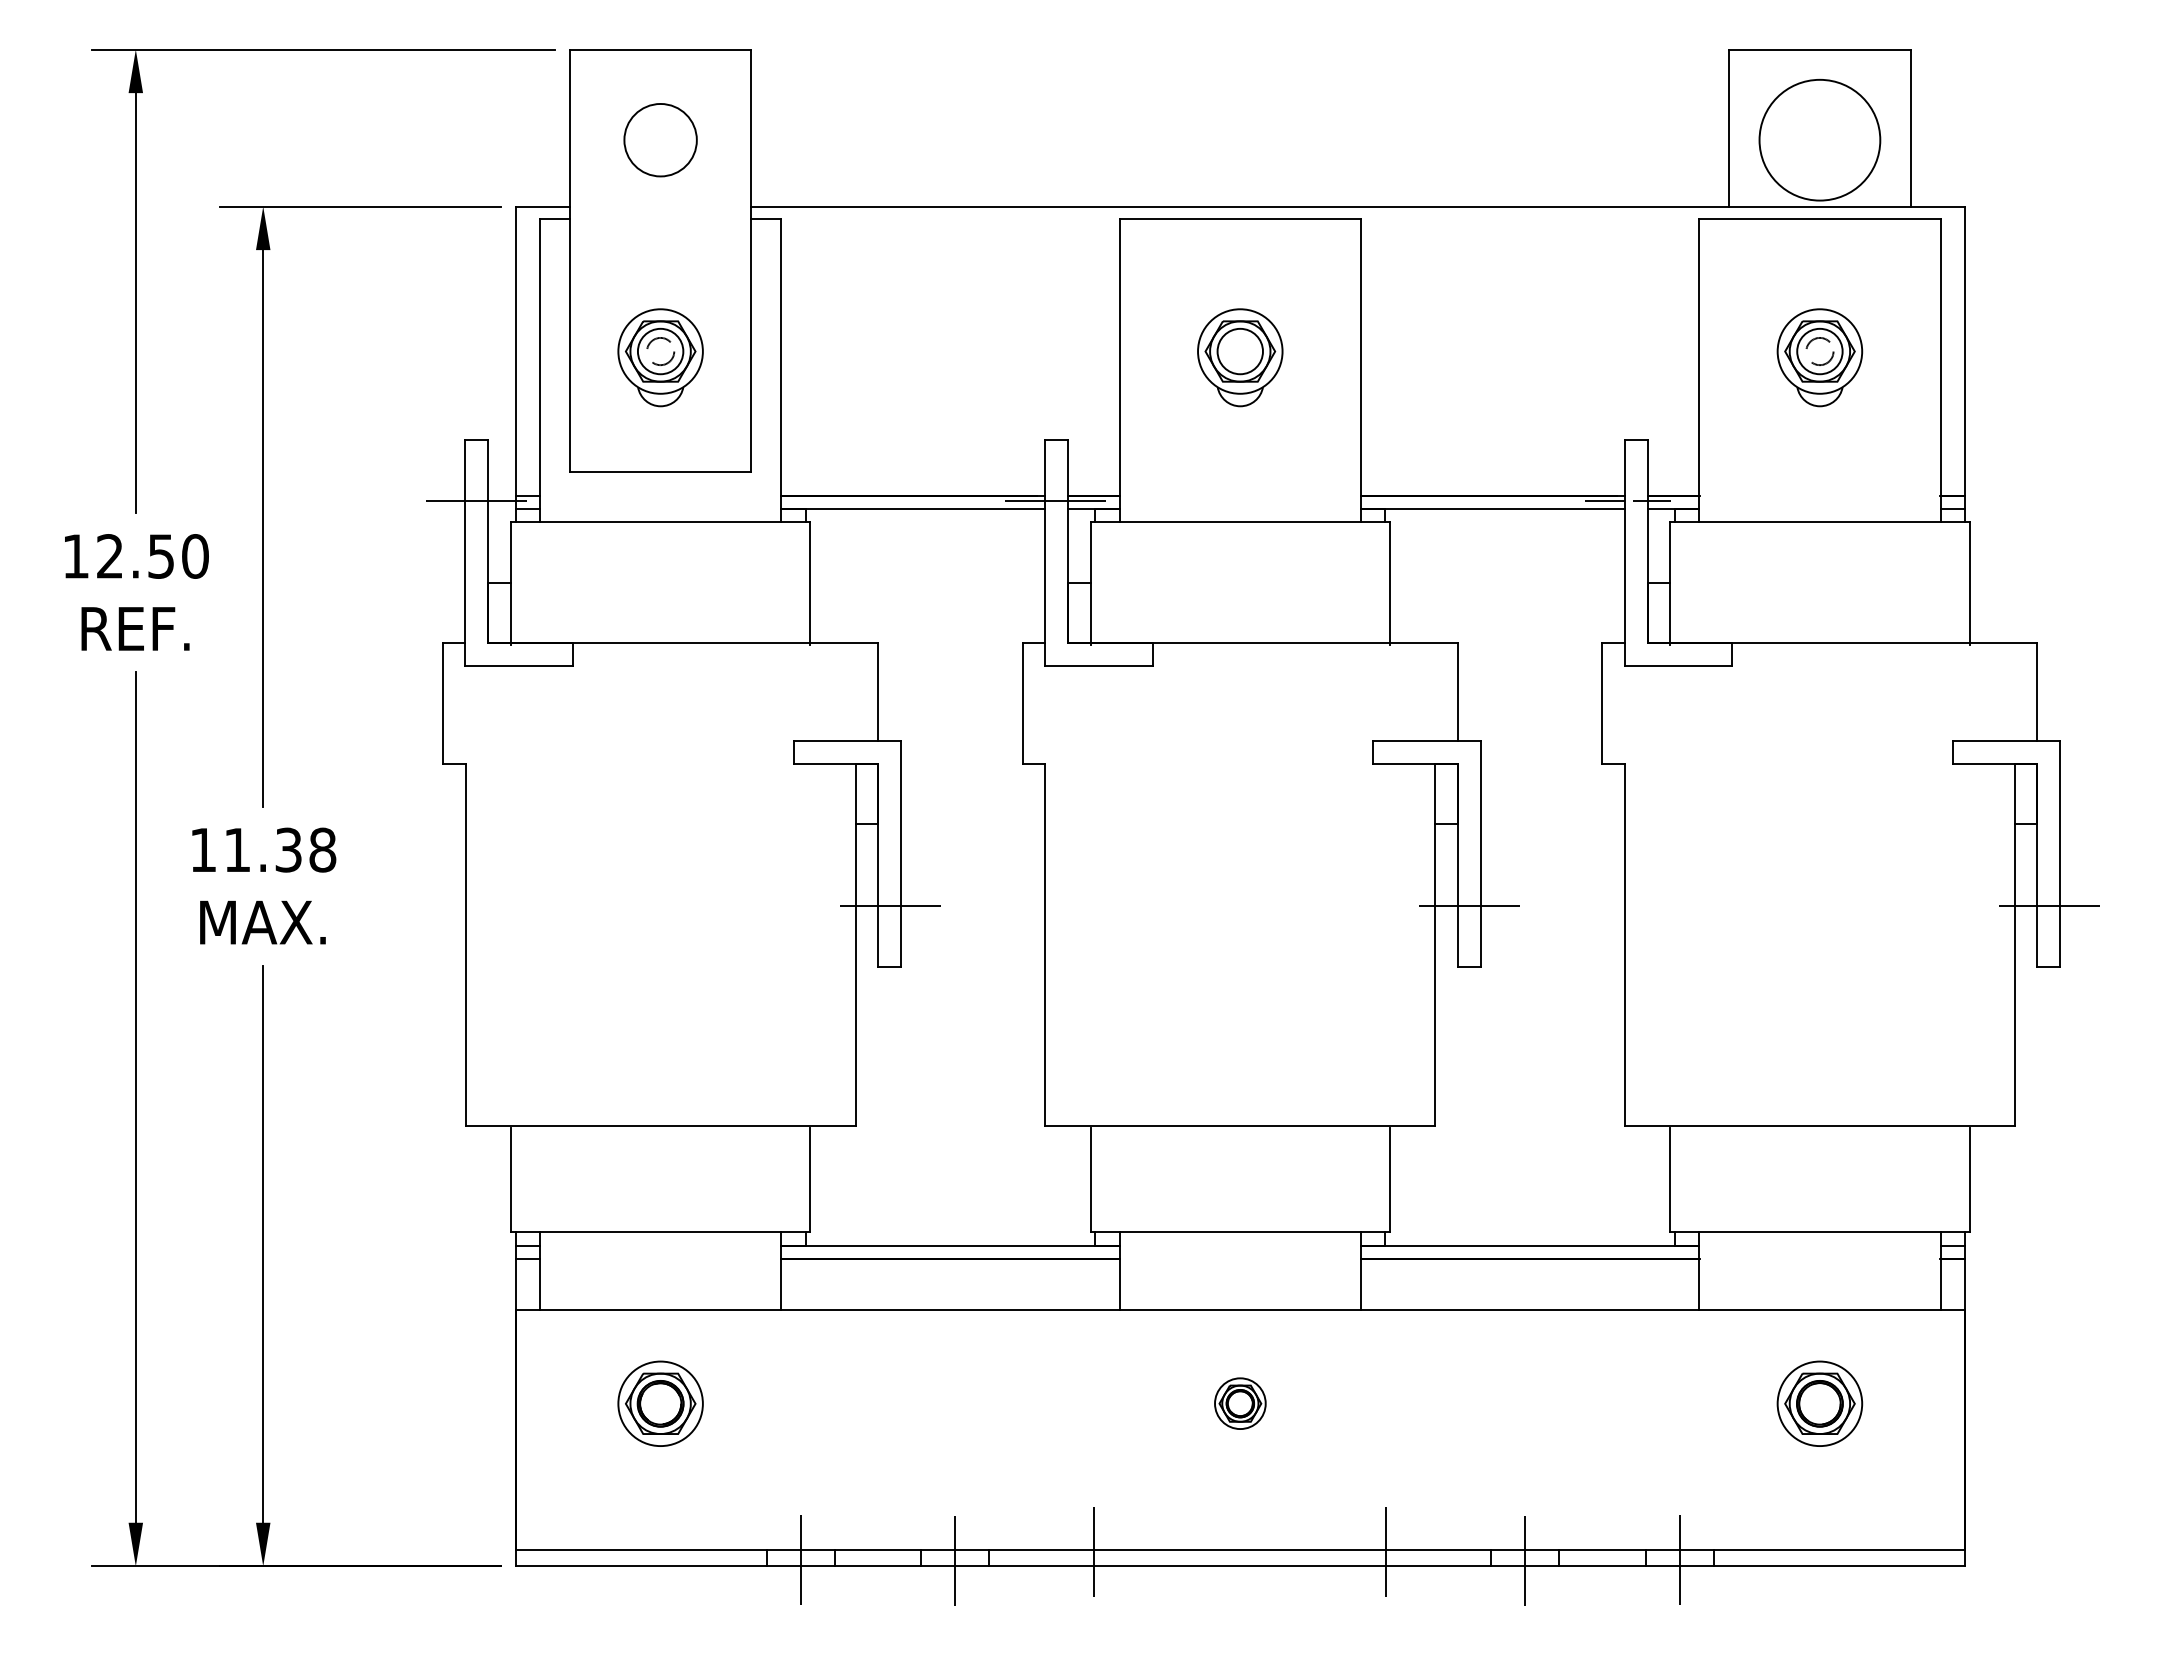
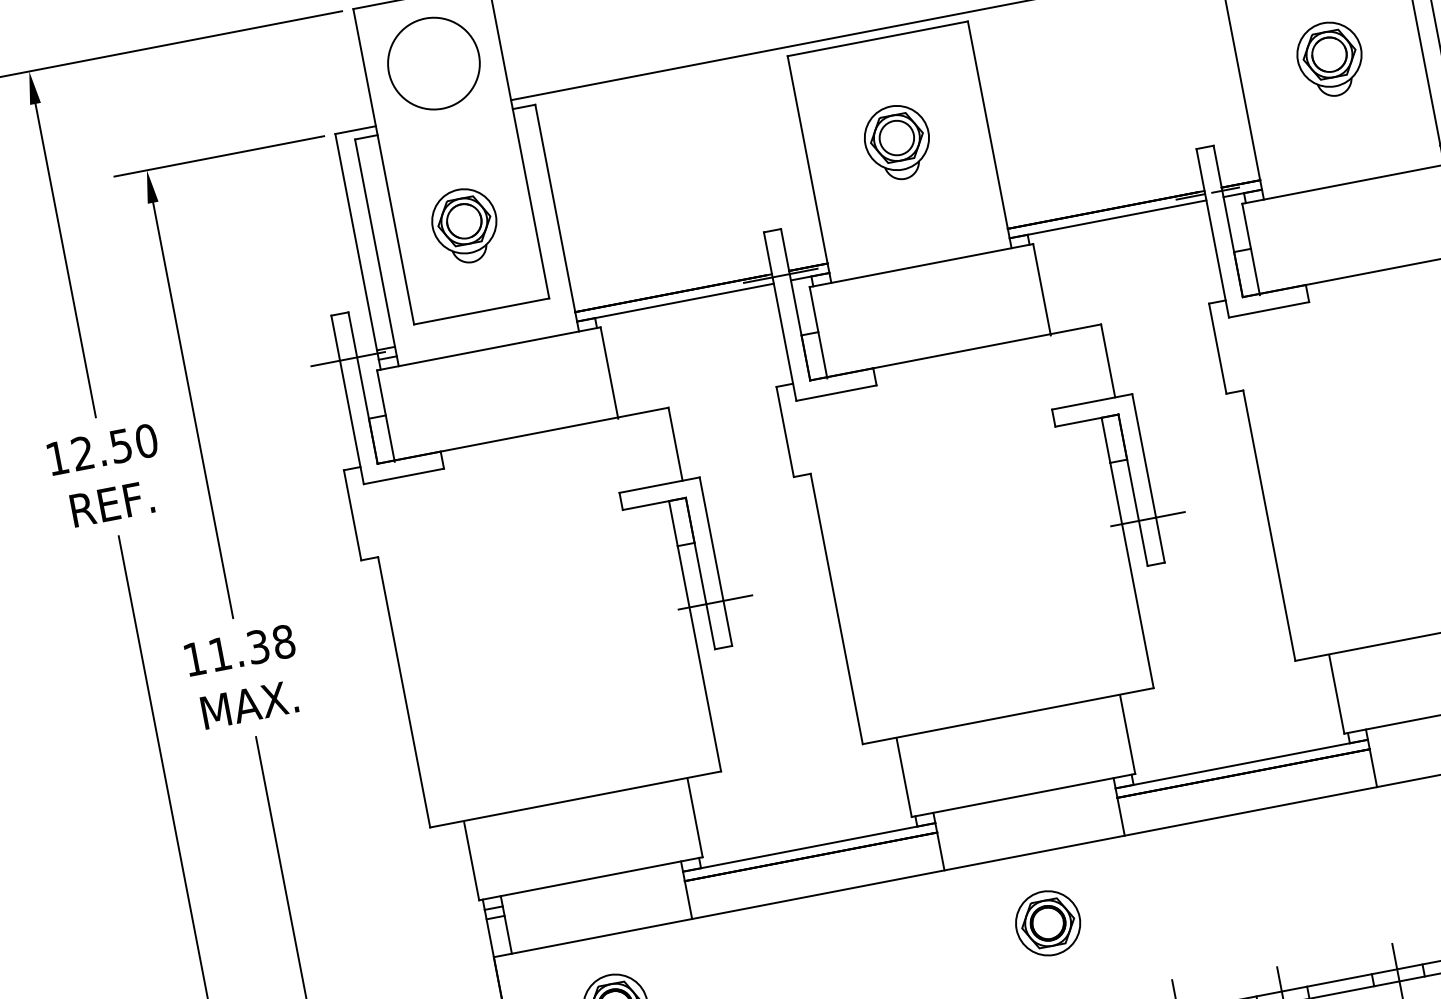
circle: (660, 139) -> (433, 63), size x1.67
circle: (660, 351) -> (464, 221), size x1.67
circle: (1819, 351) -> (1329, 54), size x1.67
part: (1240, 1403) -> (1048, 923), size x1.67

